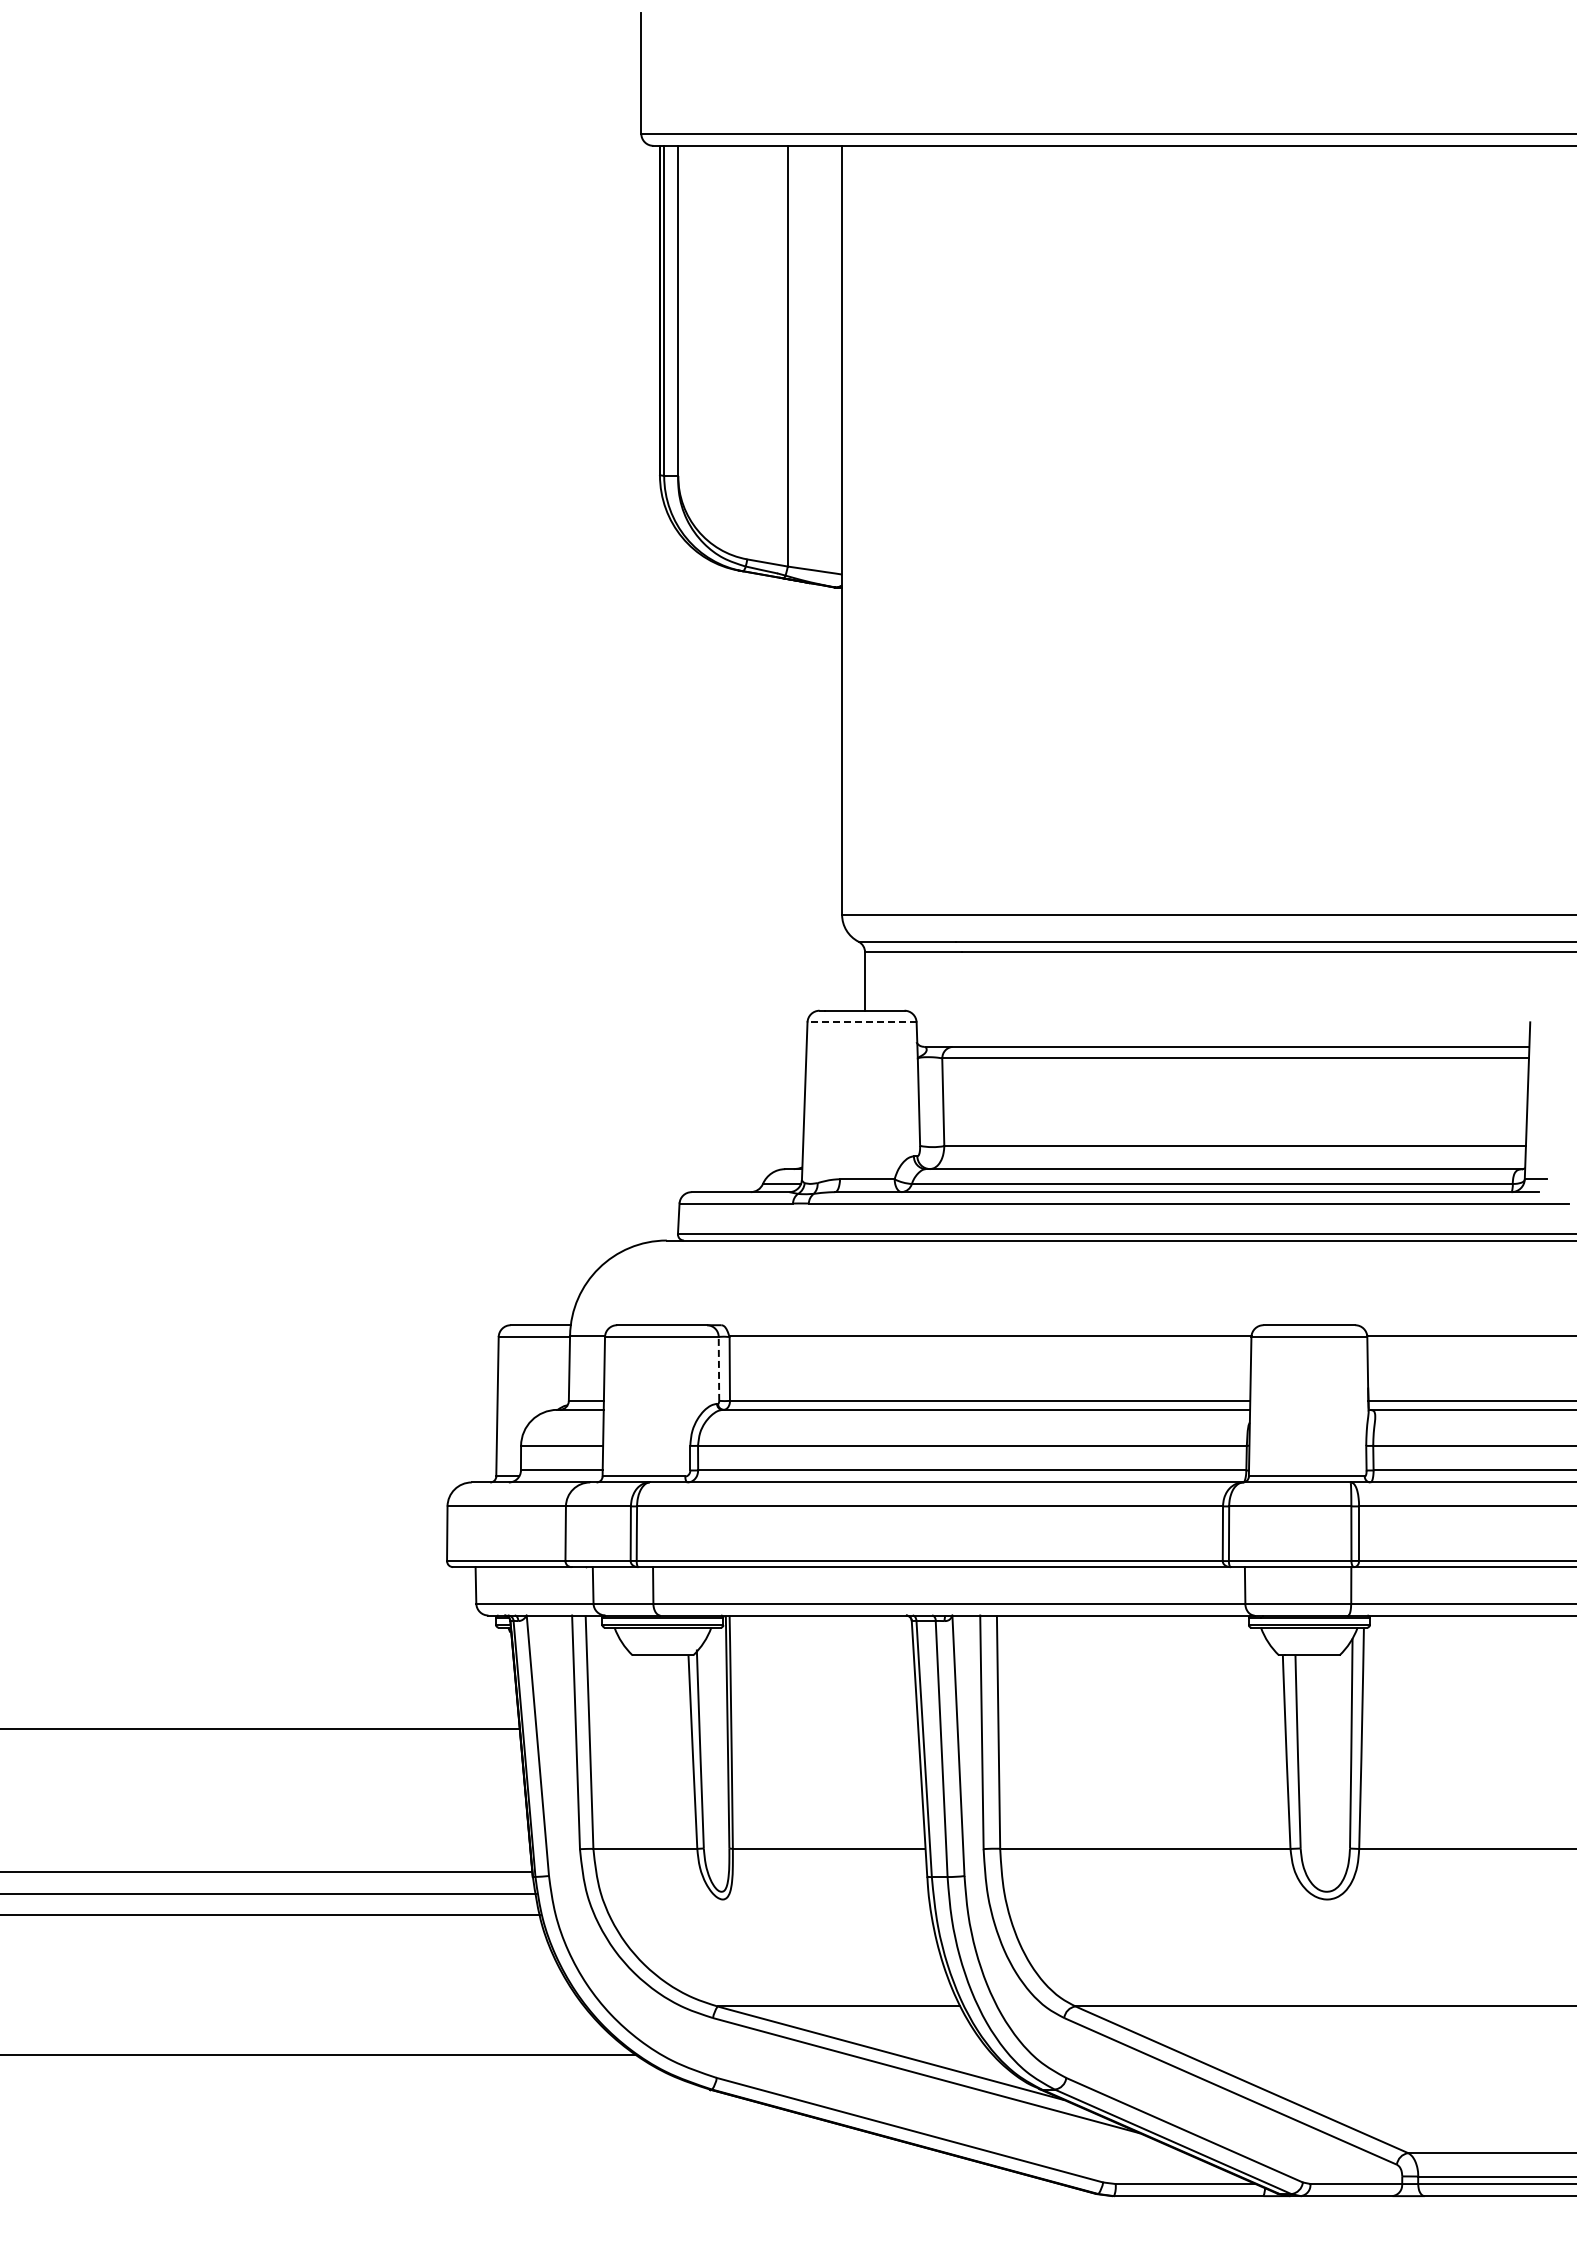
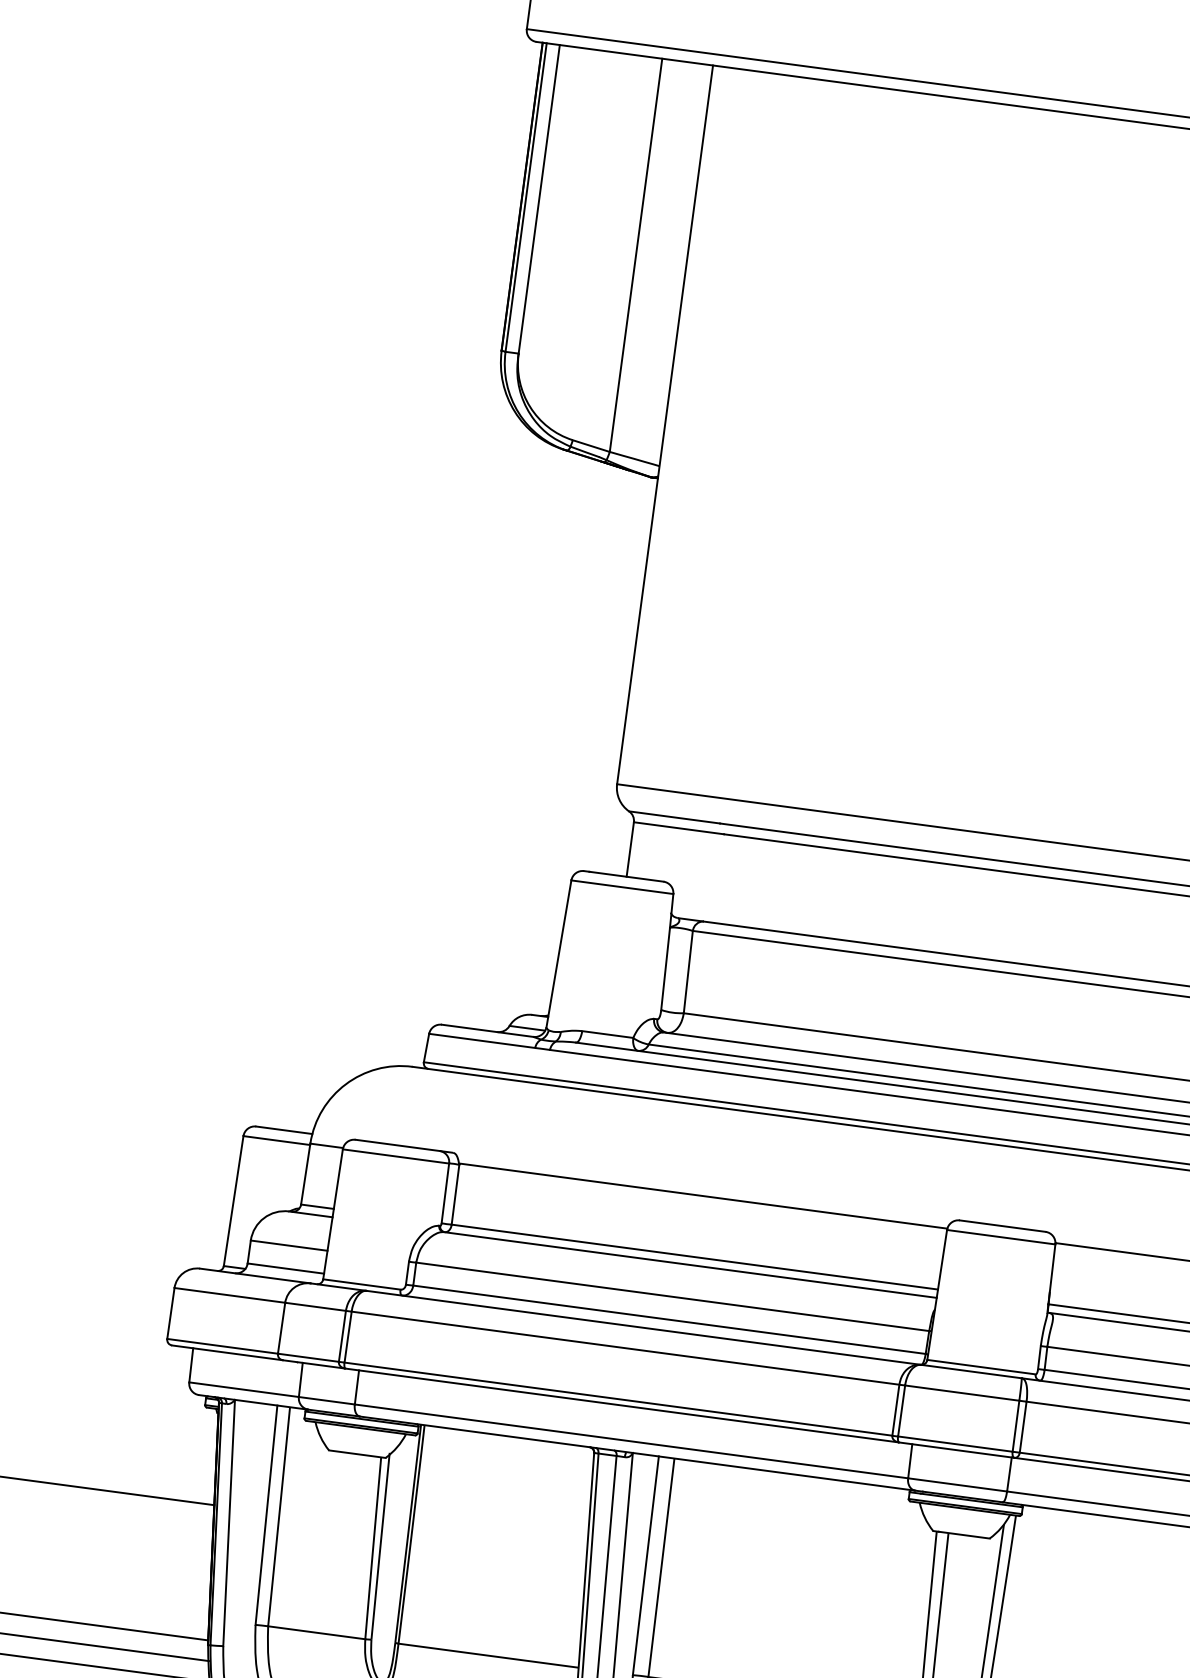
line: (862, 1022) -> (622, 887), dashed -> solid
line: (718, 1369) -> (444, 1193), dashed -> solid

